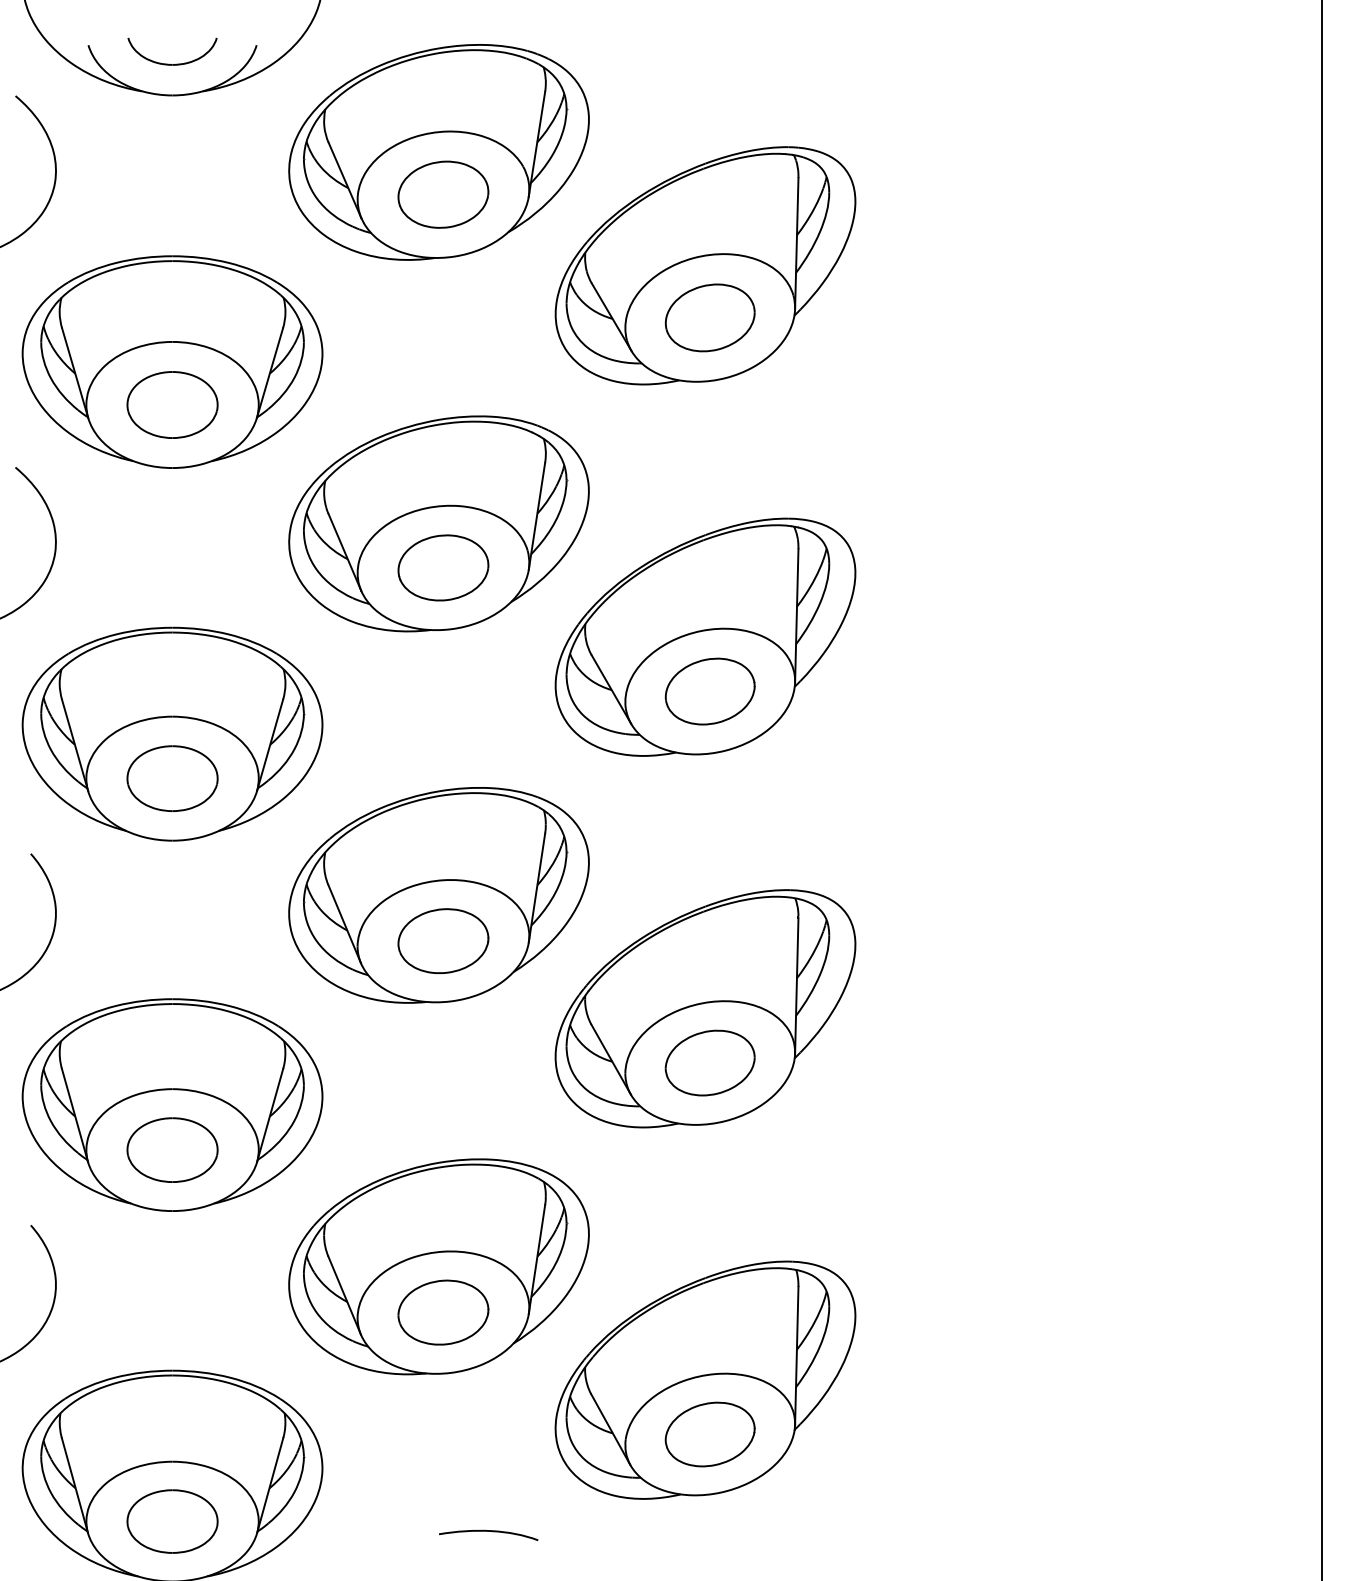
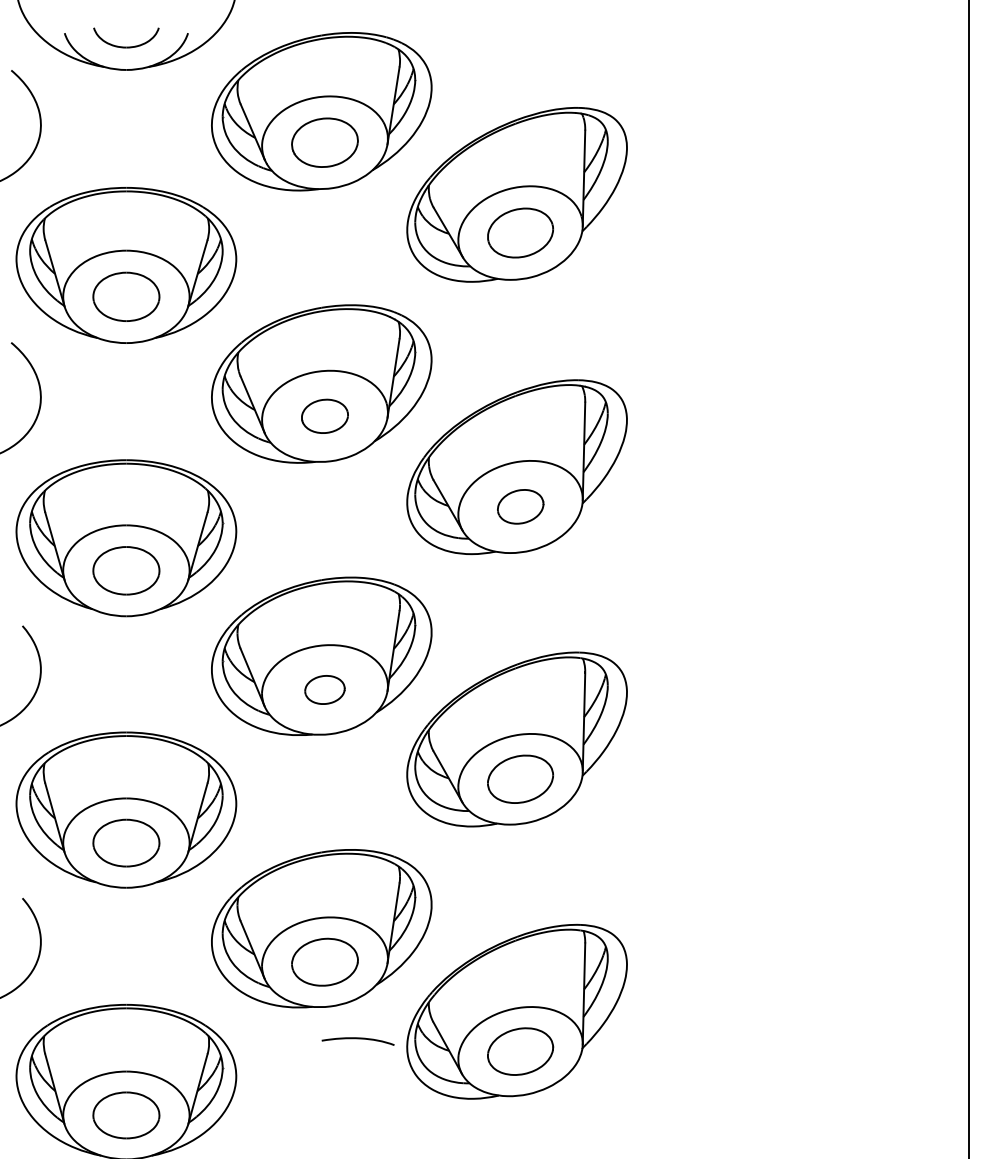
part: (442, 568) -> (324, 416), size x0.7
part: (710, 690) -> (520, 506), size x0.7
part: (442, 940) -> (324, 689), size x0.6
curve: (487, 1532) -> (357, 1039), moved

